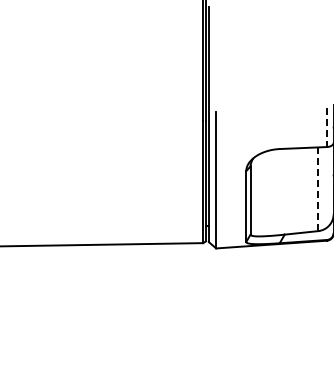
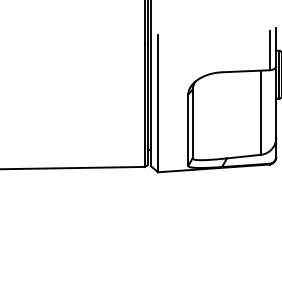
line: (327, 128) -> (270, 51), dashed -> solid
line: (318, 189) -> (260, 112), dashed -> solid

